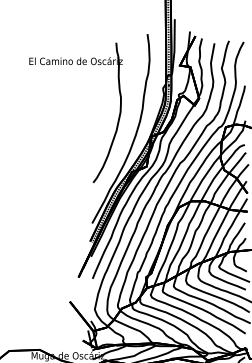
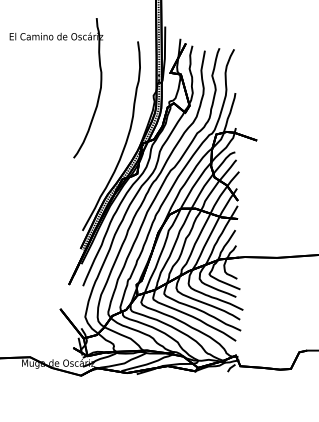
part: (117, 123) -> (97, 98), moved

